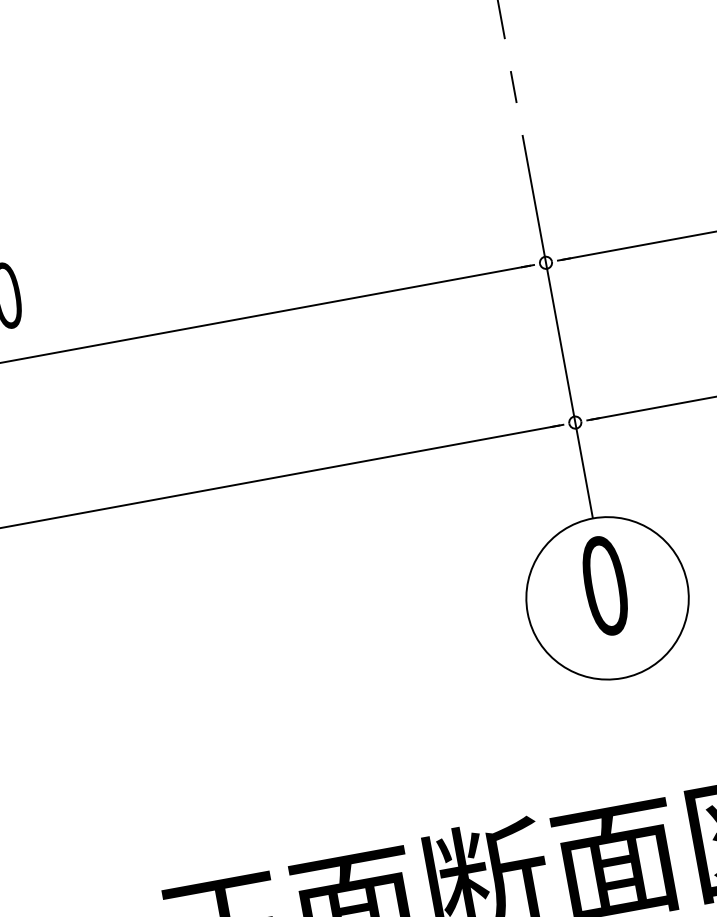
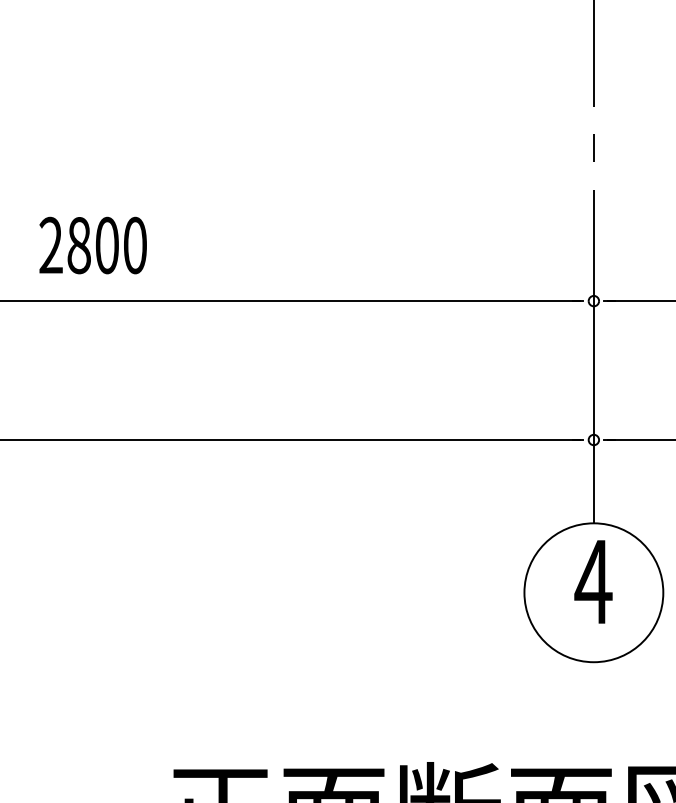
text: (604, 585) -> (593, 581), 0 -> 4

